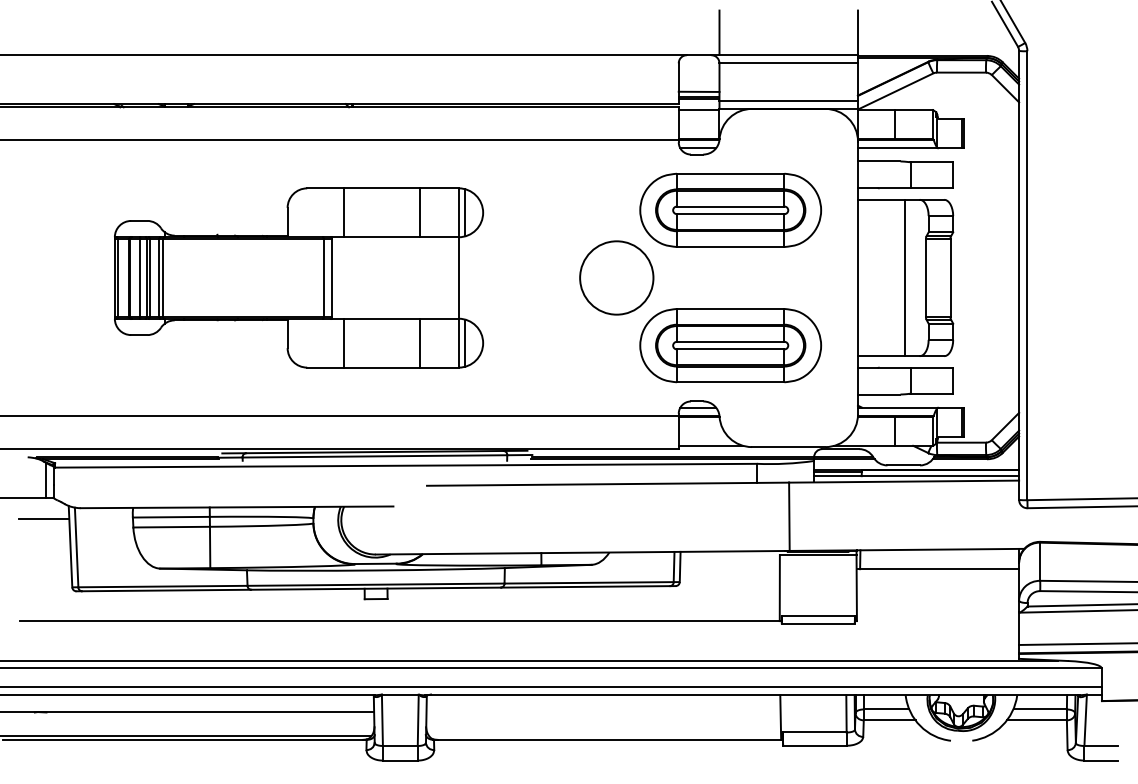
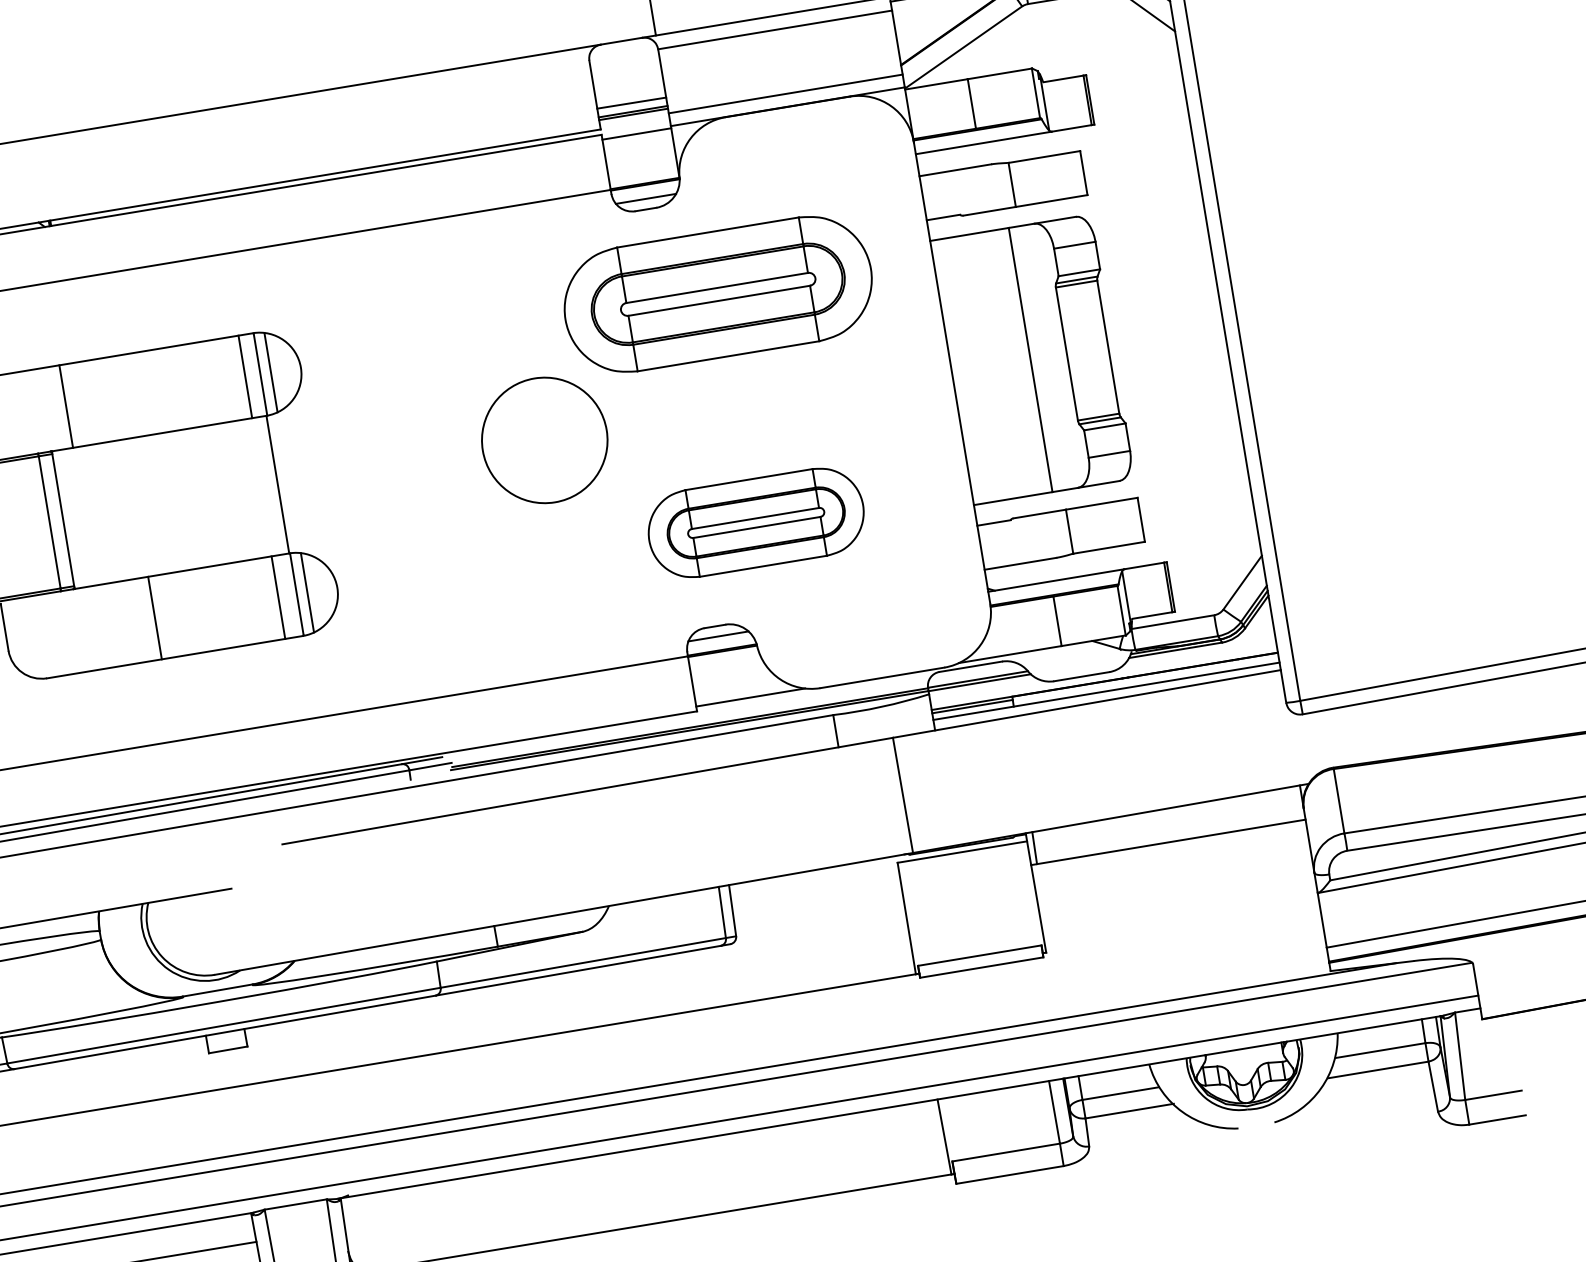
line: (420, 212) -> (245, 376), moved
line: (344, 342) -> (155, 616), moved
line: (420, 342) -> (278, 596), moved
part: (730, 345) -> (755, 522), size x0.7

